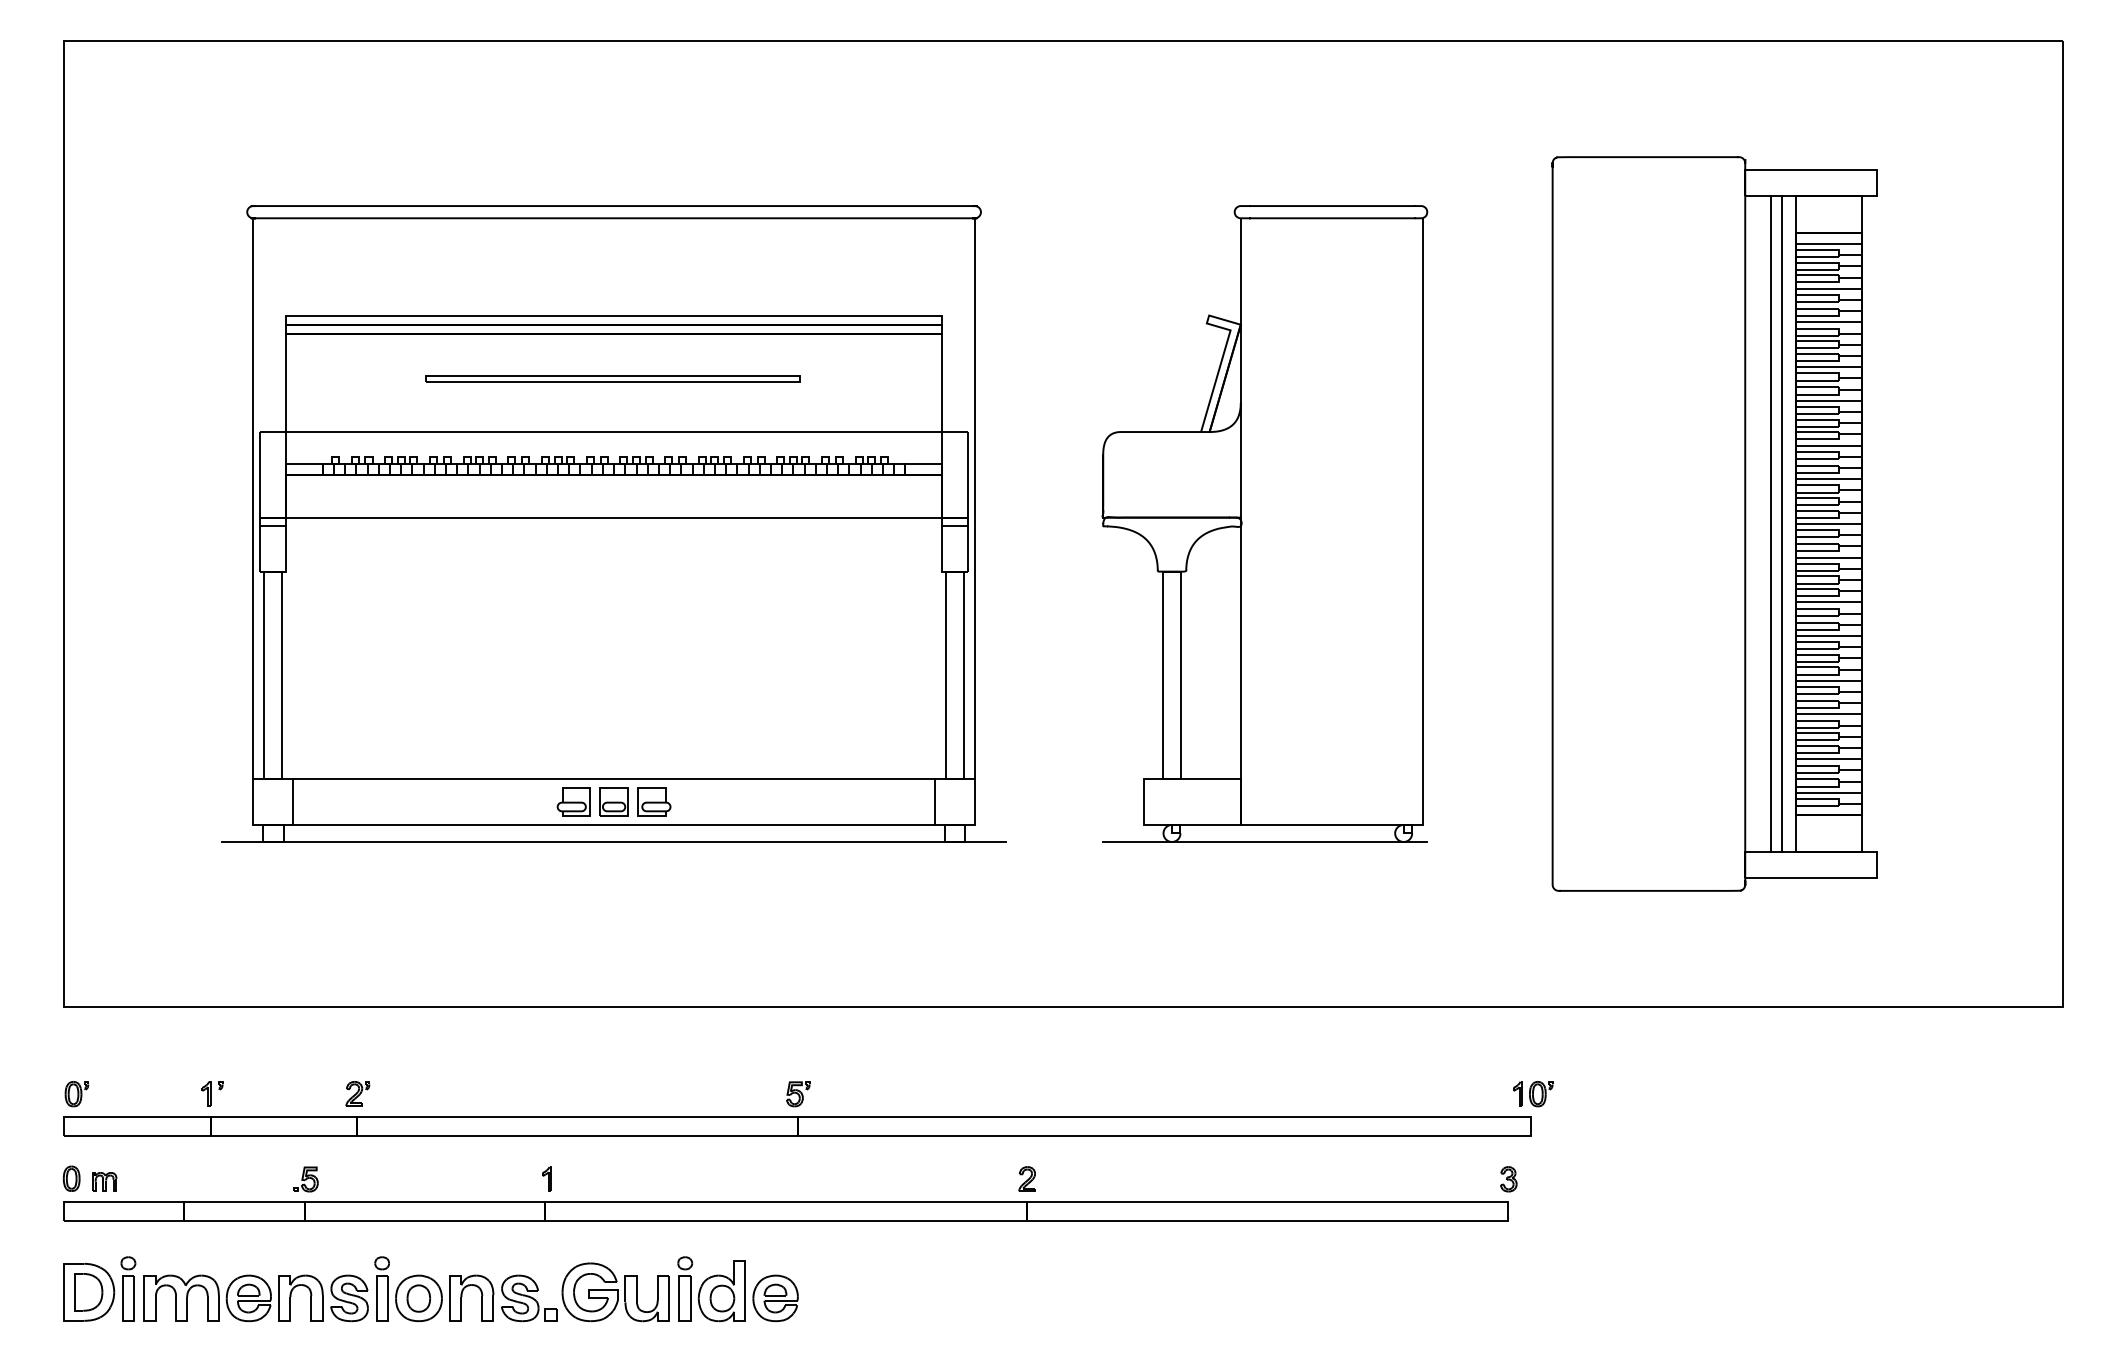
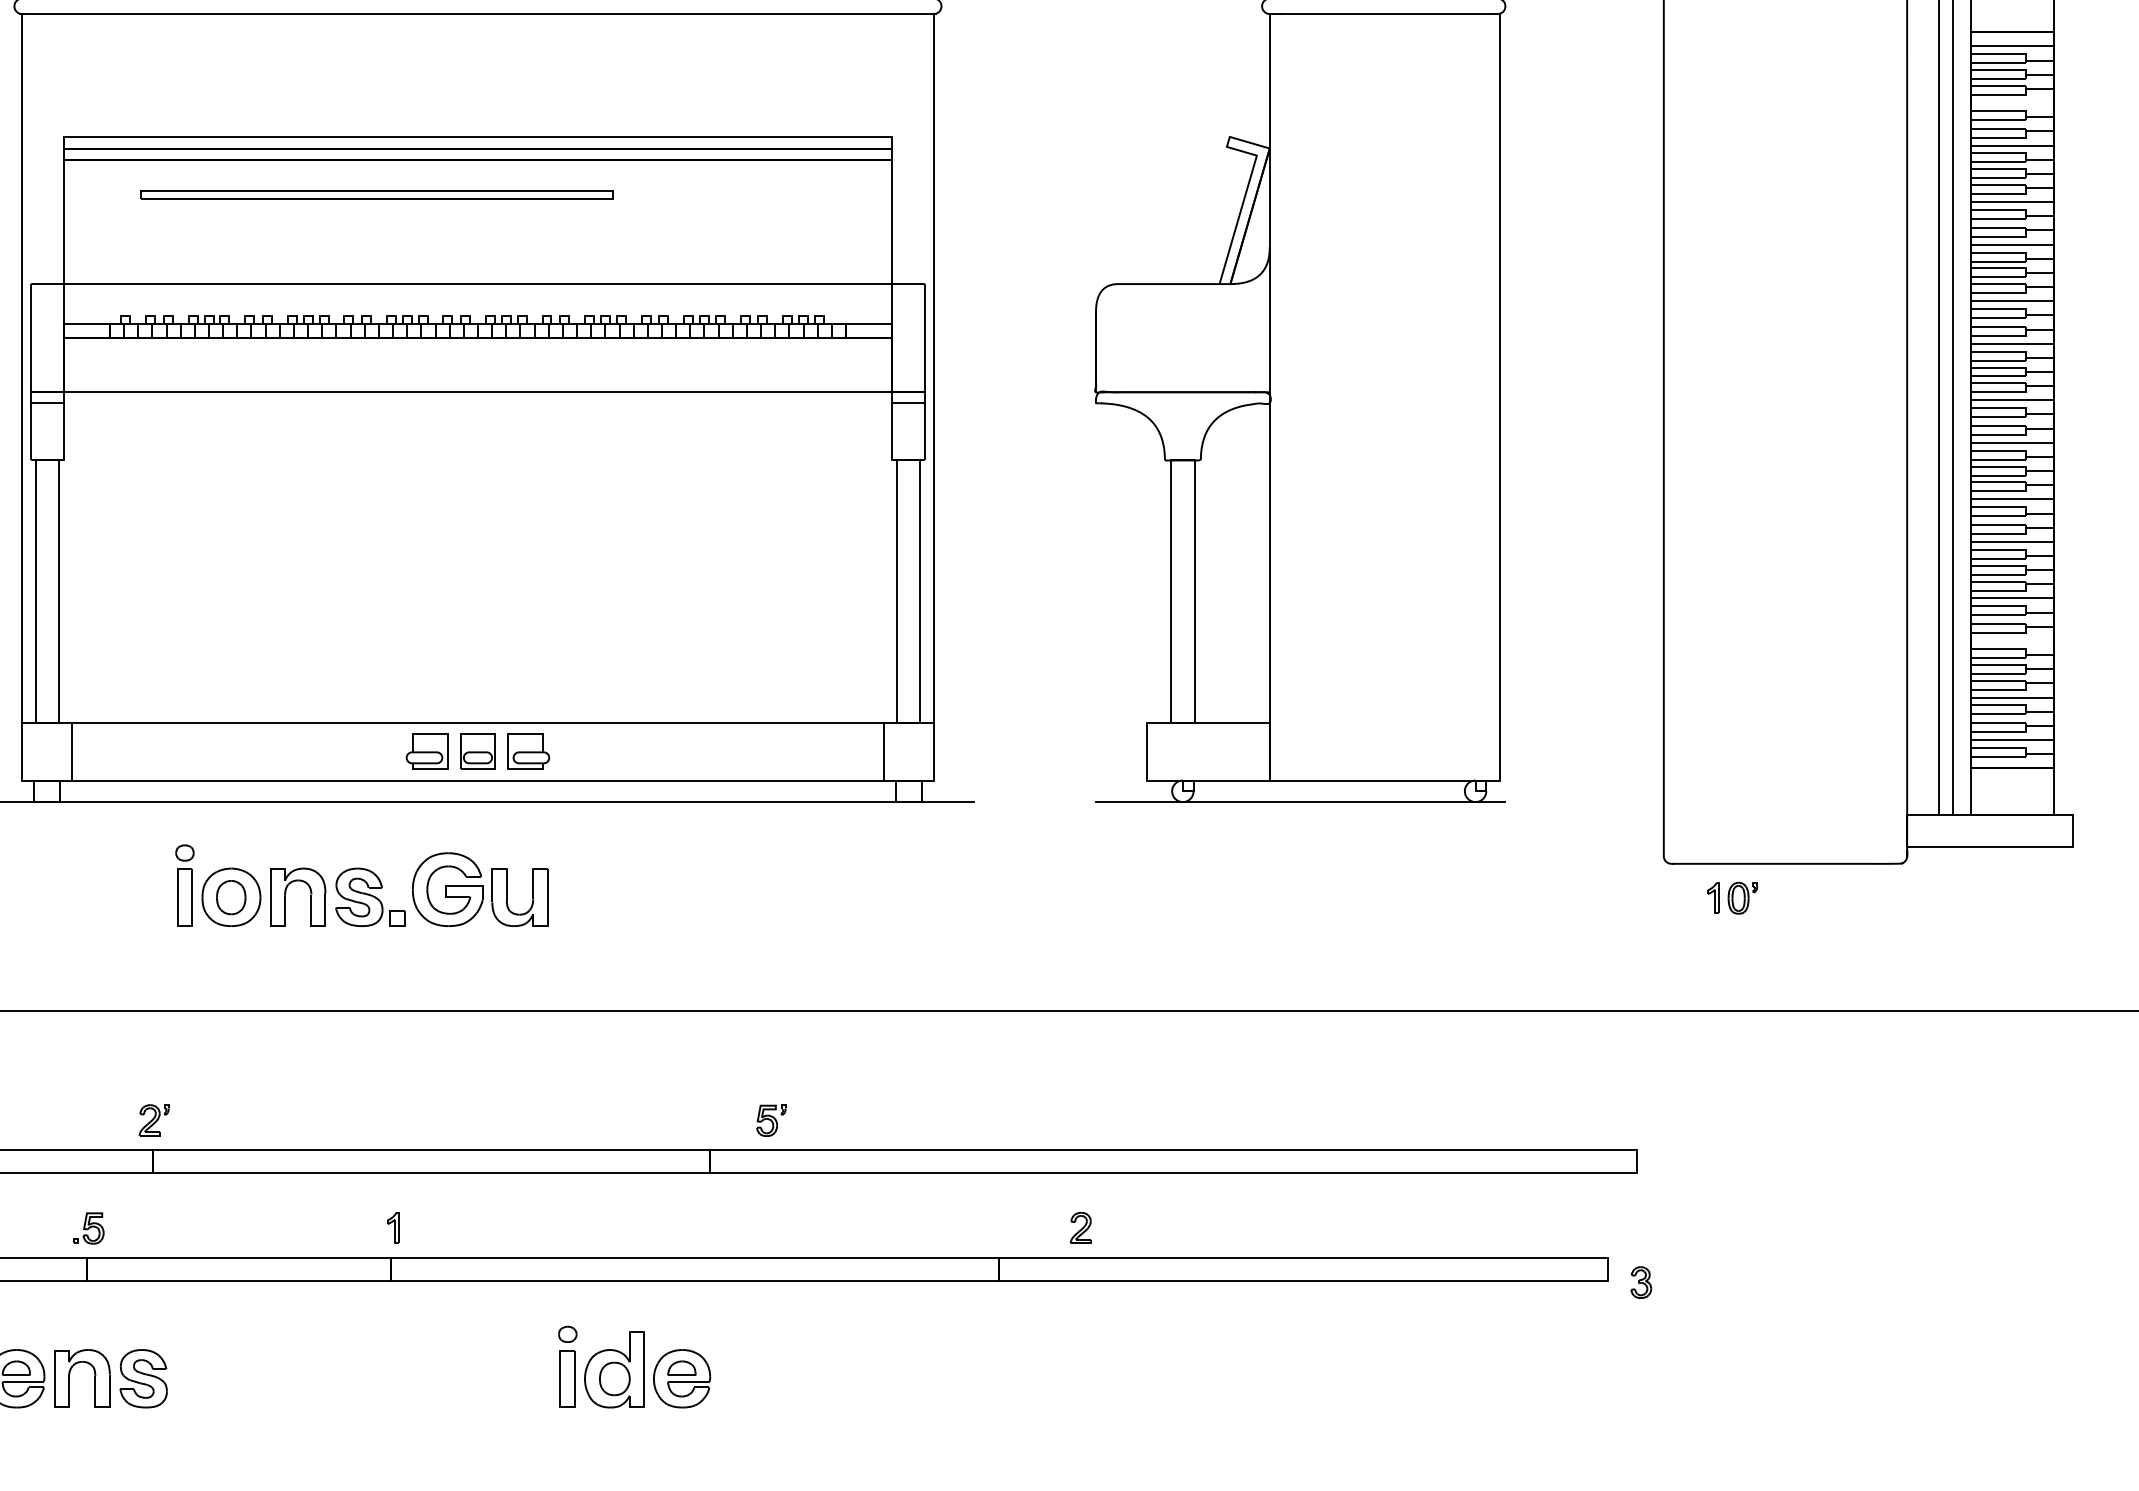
line: (1828, 288) -> (2012, 102), removed
part: (612, 378) -> (376, 194), moved
line: (1828, 714) -> (2012, 640), removed
part: (798, 1094) -> (771, 1121), moved
part: (1533, 1094) -> (1733, 898), moved
part: (1026, 1178) -> (1079, 1227), moved
part: (1508, 1179) -> (1640, 1282), moved
part: (521, 1289) -> (360, 886), moved

